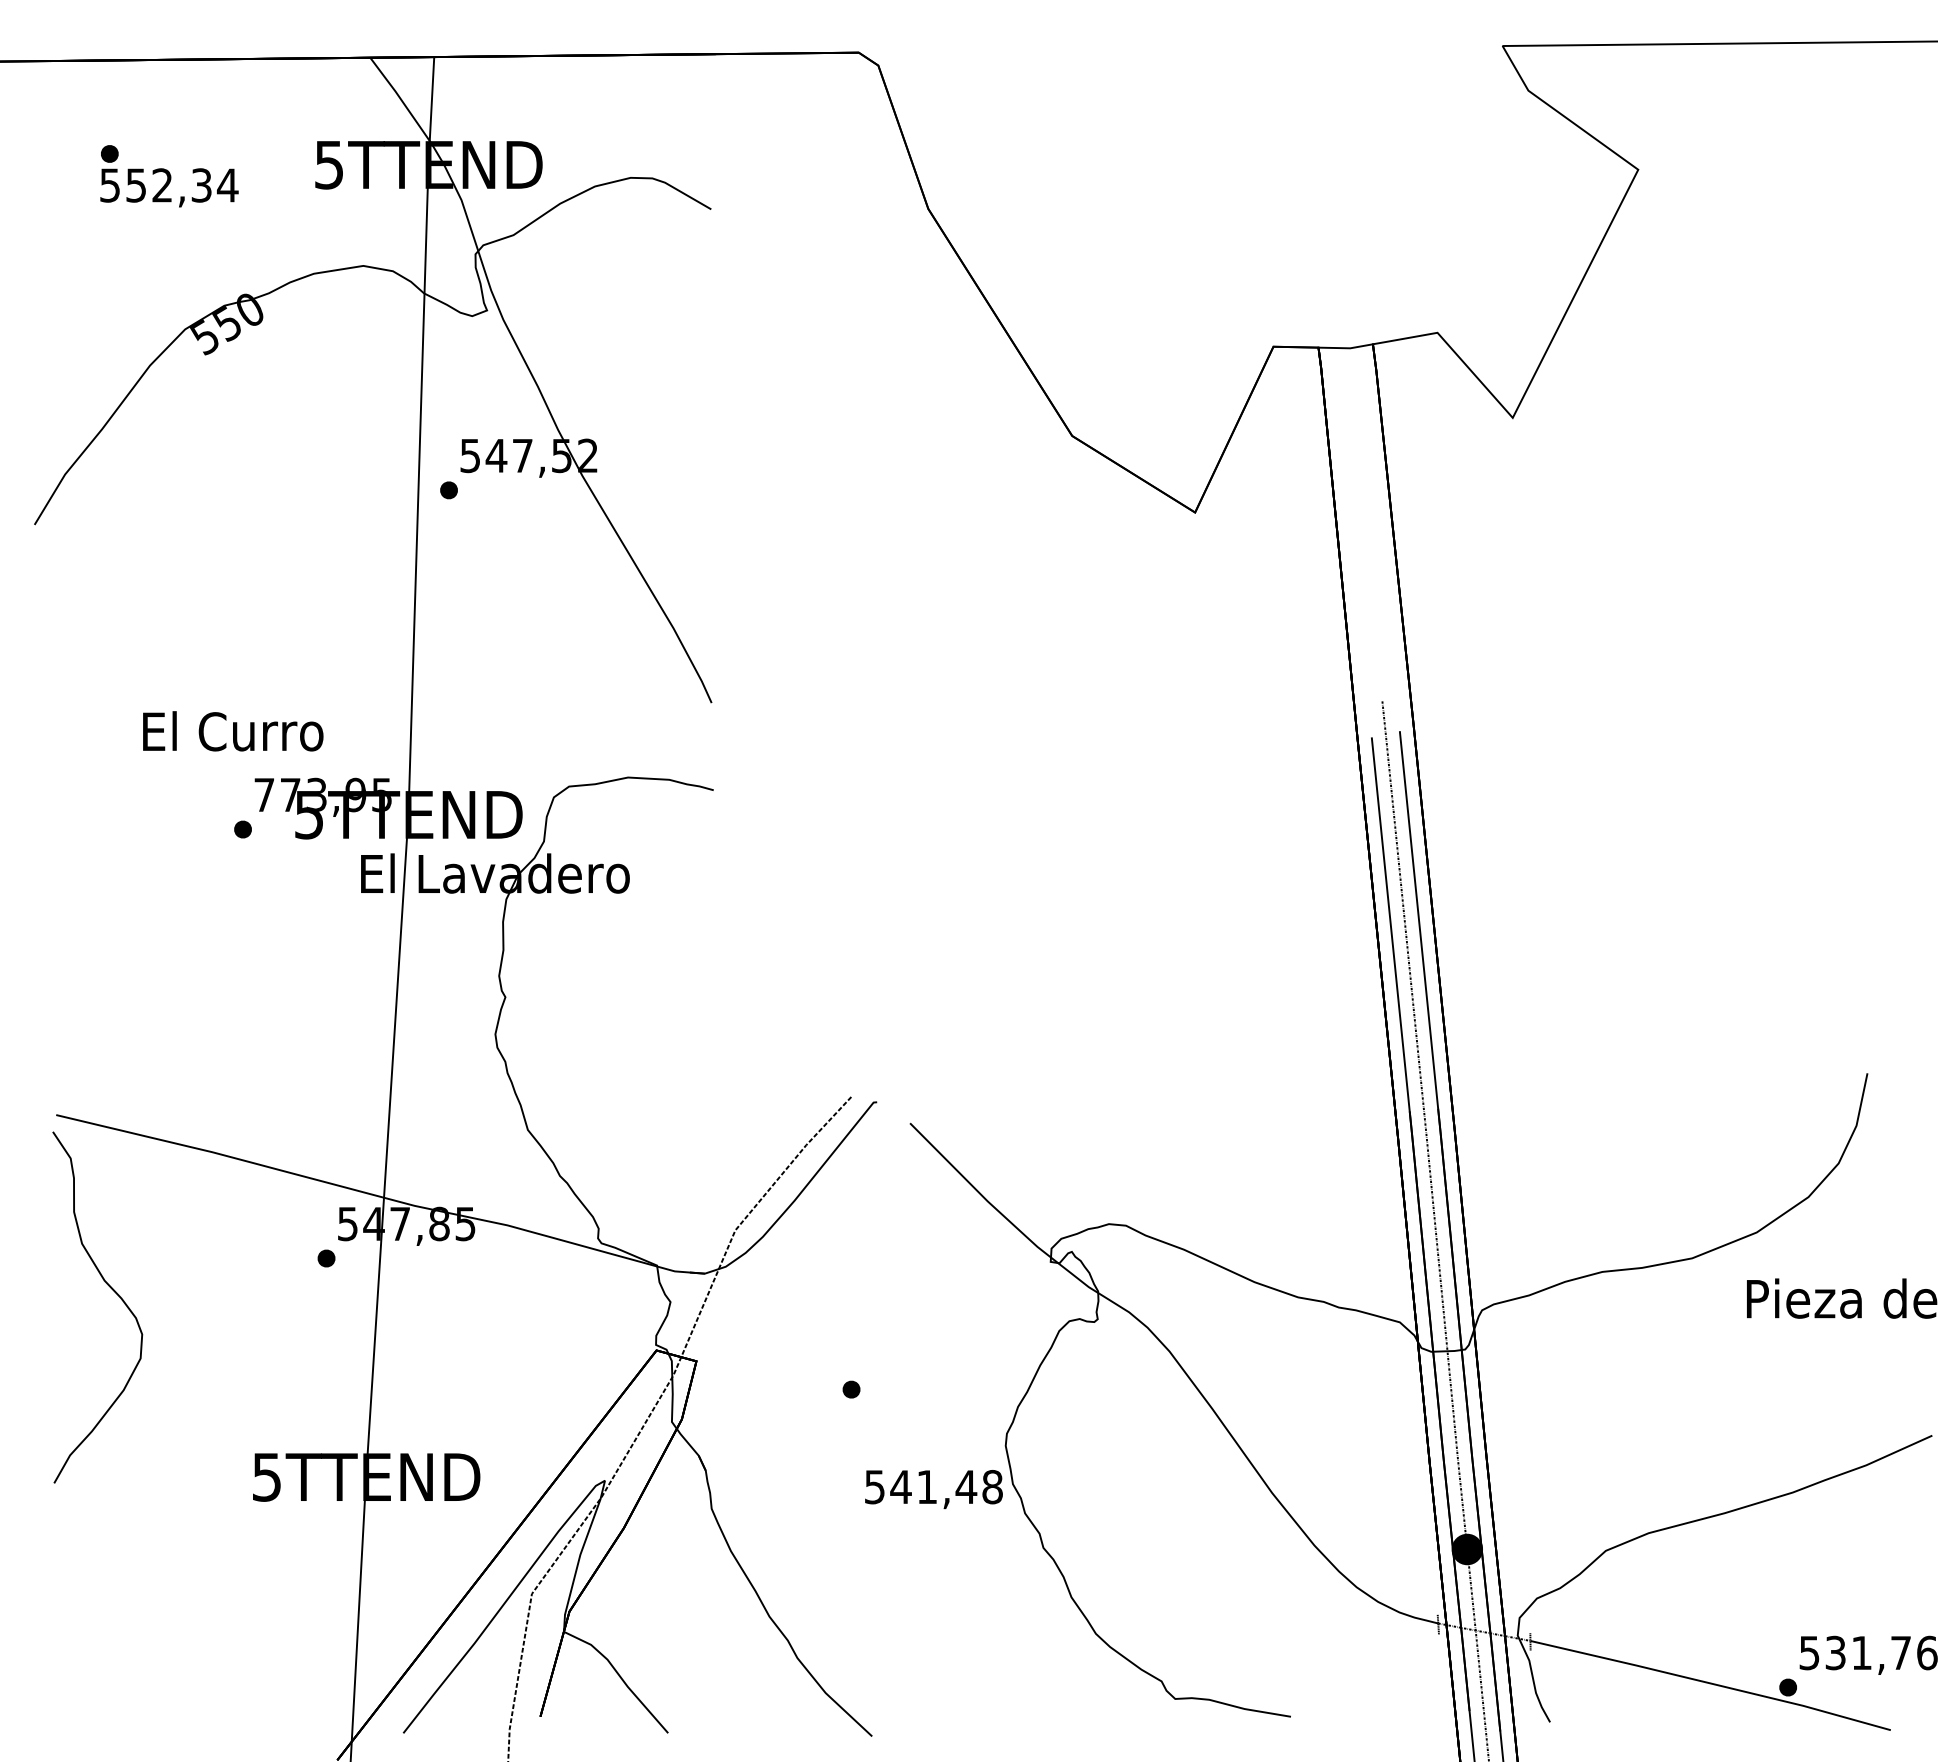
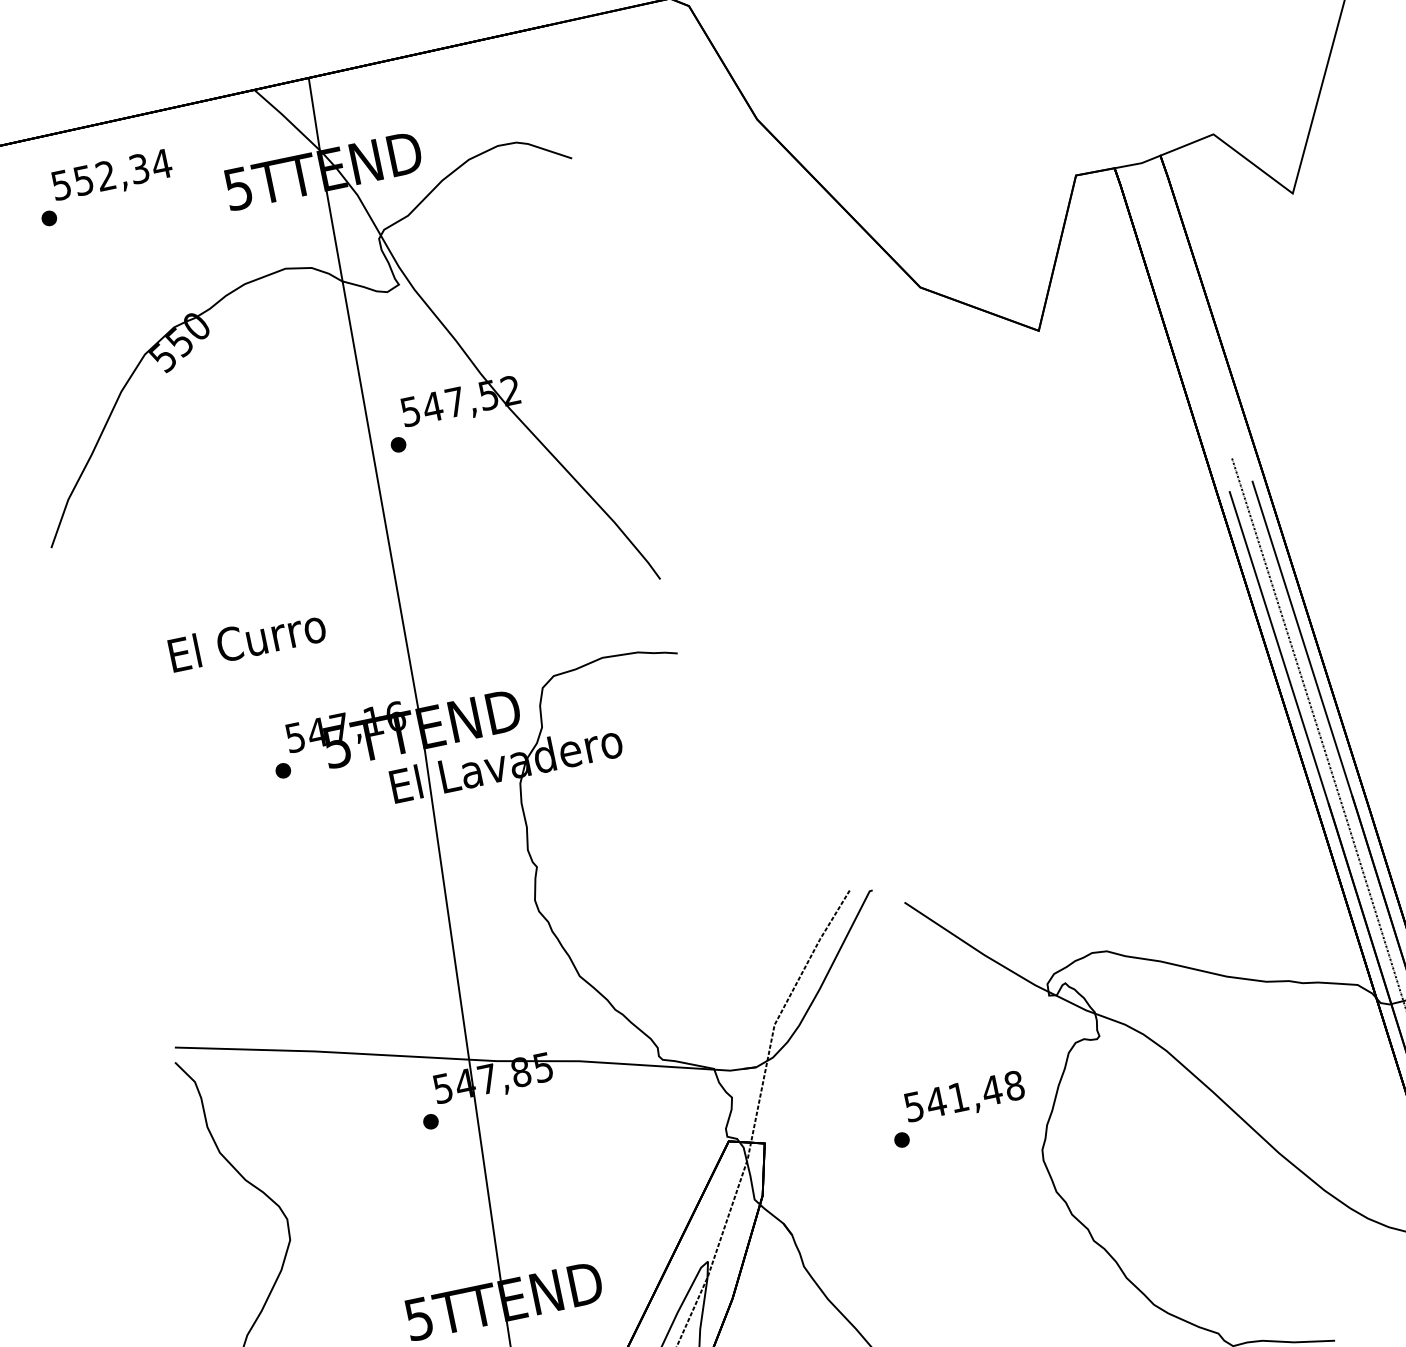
text: (169, 187) -> (112, 176), moved
text: (233, 731) -> (247, 640), moved
text: (323, 794) -> (345, 726), 773,95 -> 547,16
text: (933, 1489) -> (964, 1098), moved

